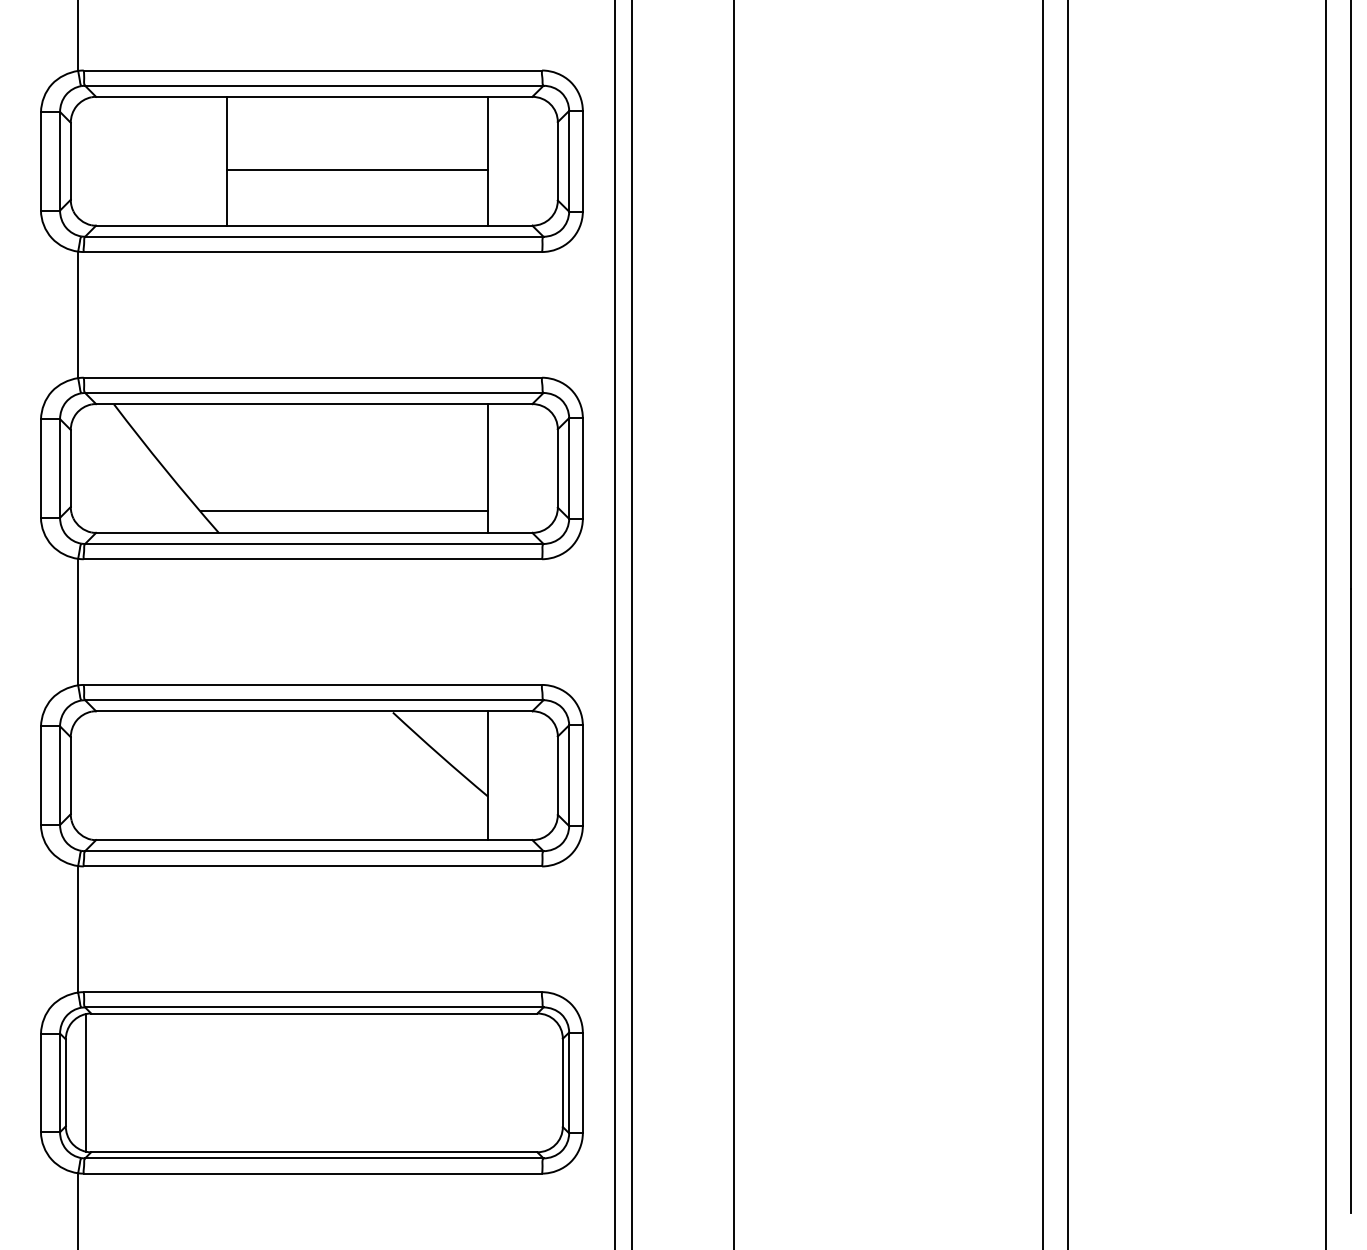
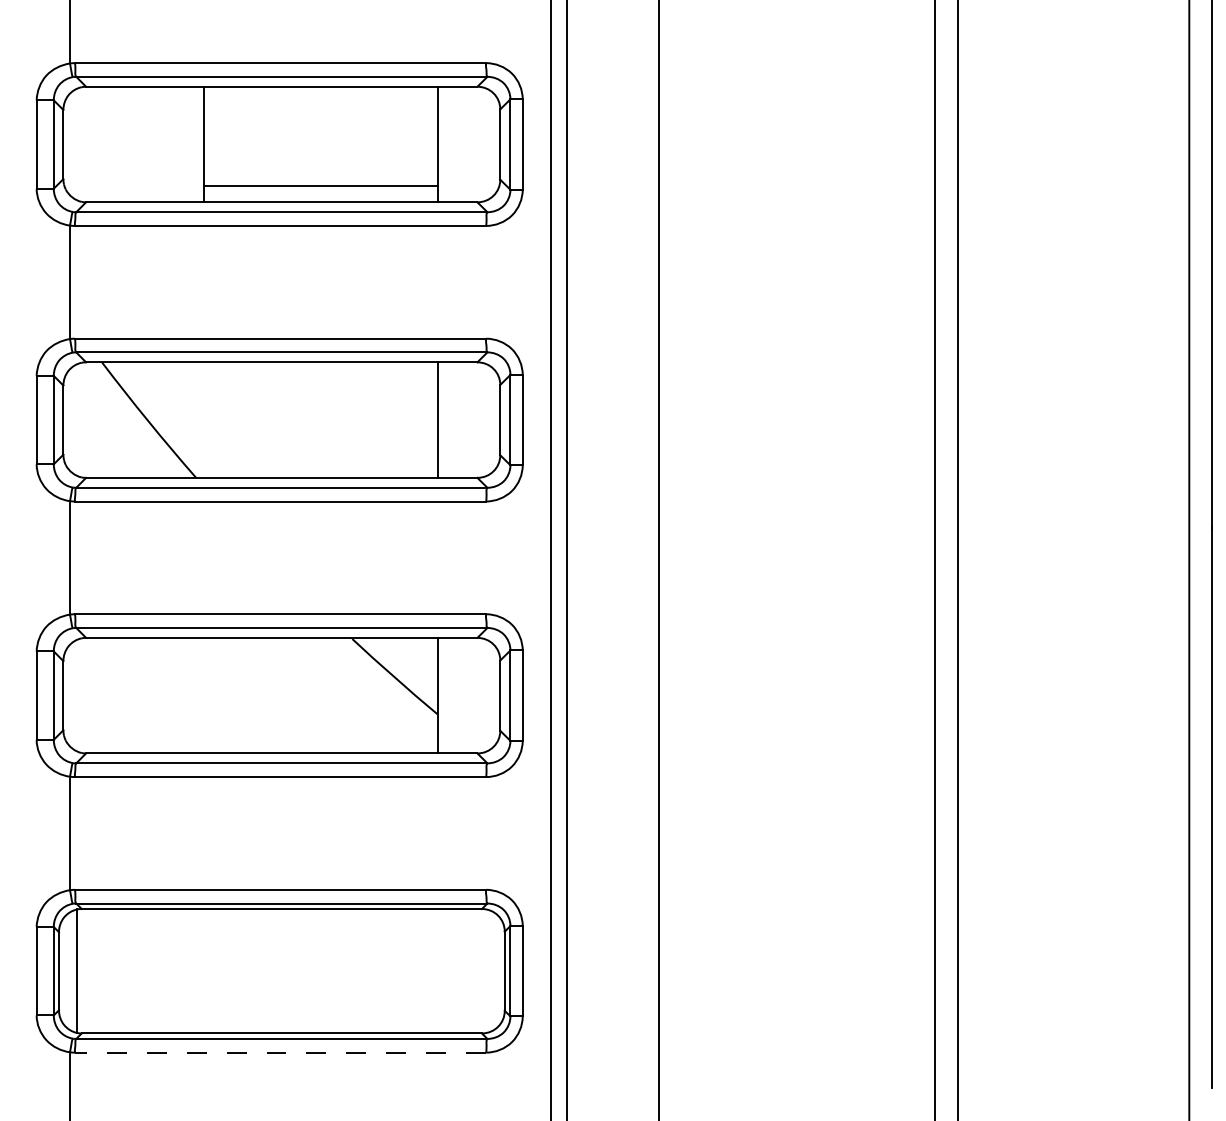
line: (357, 169) -> (320, 186), moved
line: (344, 511) -> (308, 458), removed
line: (312, 1173) -> (280, 1052), solid -> dashed

